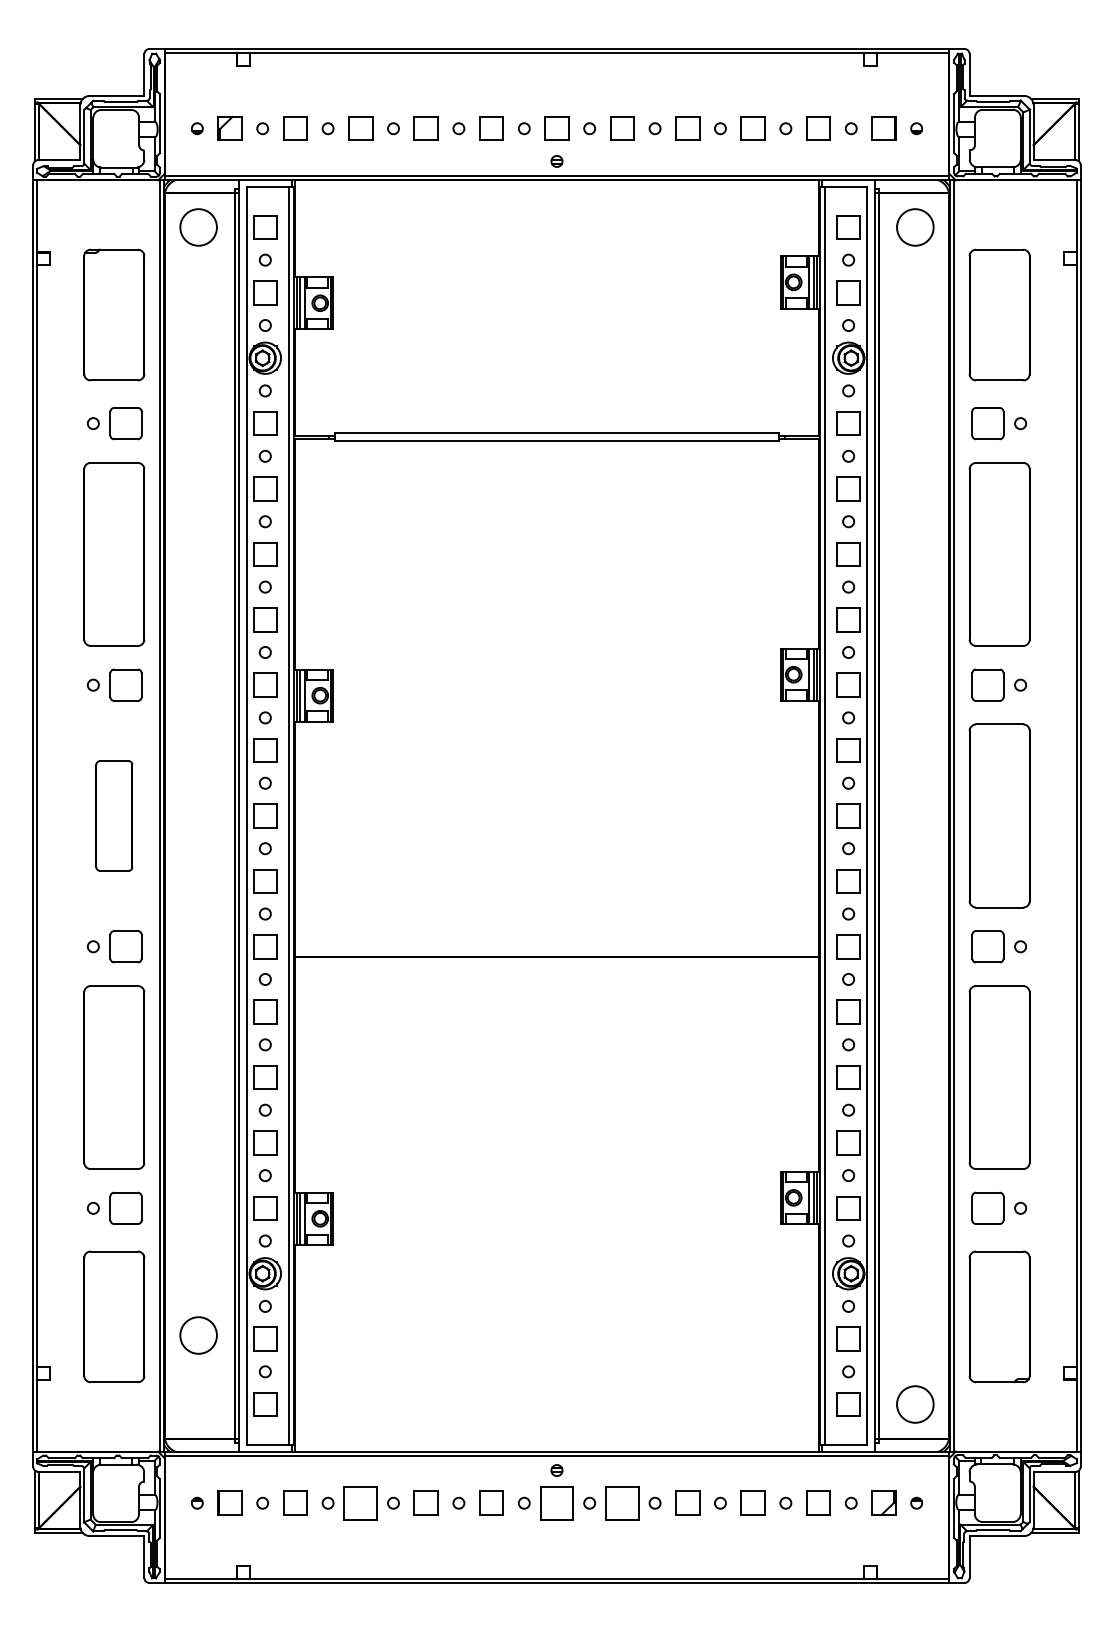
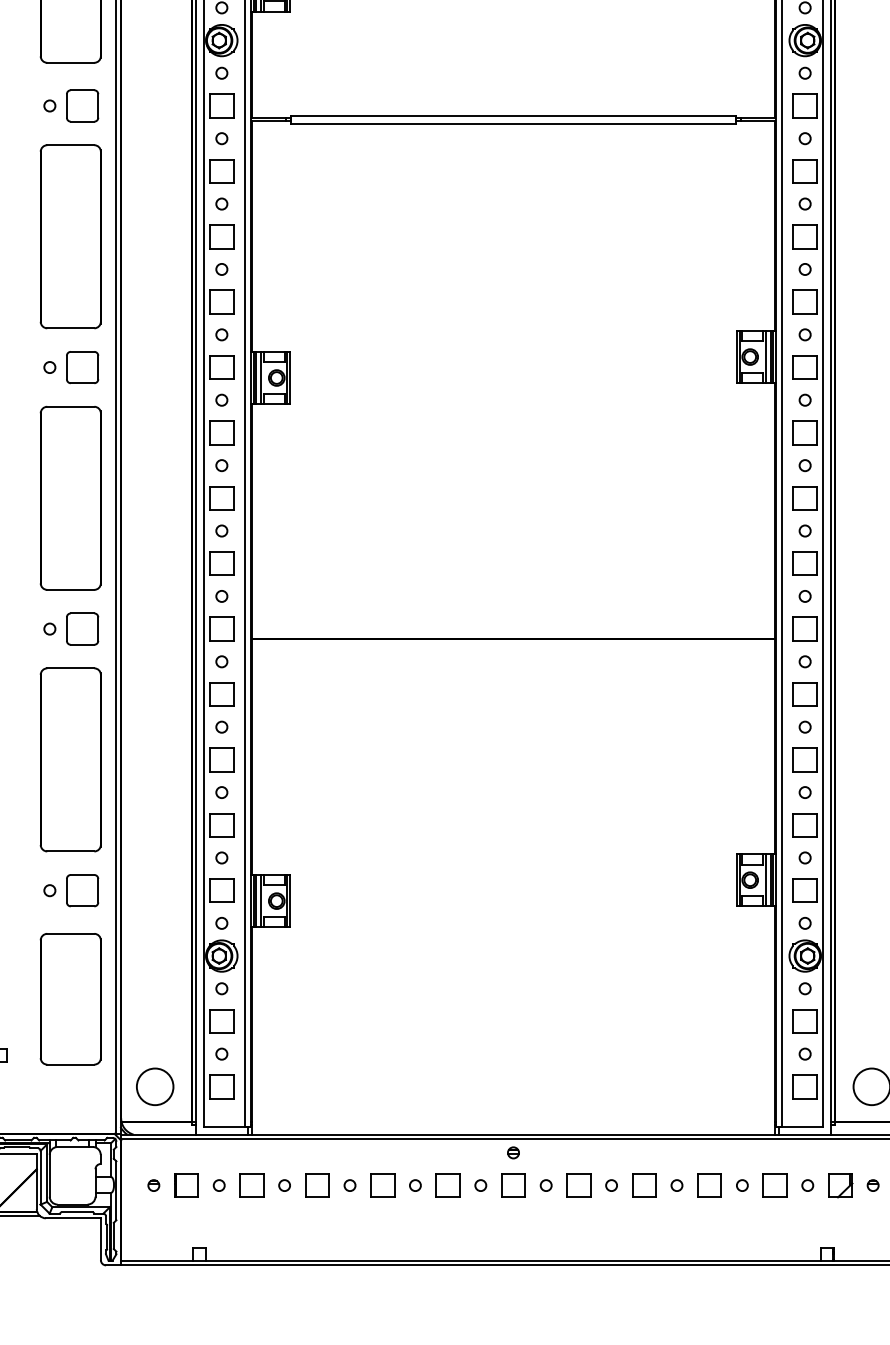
part: (114, 815) -> (71, 497), size x1.67
circle: (198, 1335) -> (155, 1086), moved
part: (360, 1502) -> (317, 1184), size x0.71
part: (556, 1502) -> (513, 1184), size x0.71
part: (622, 1502) -> (579, 1184), size x0.71

